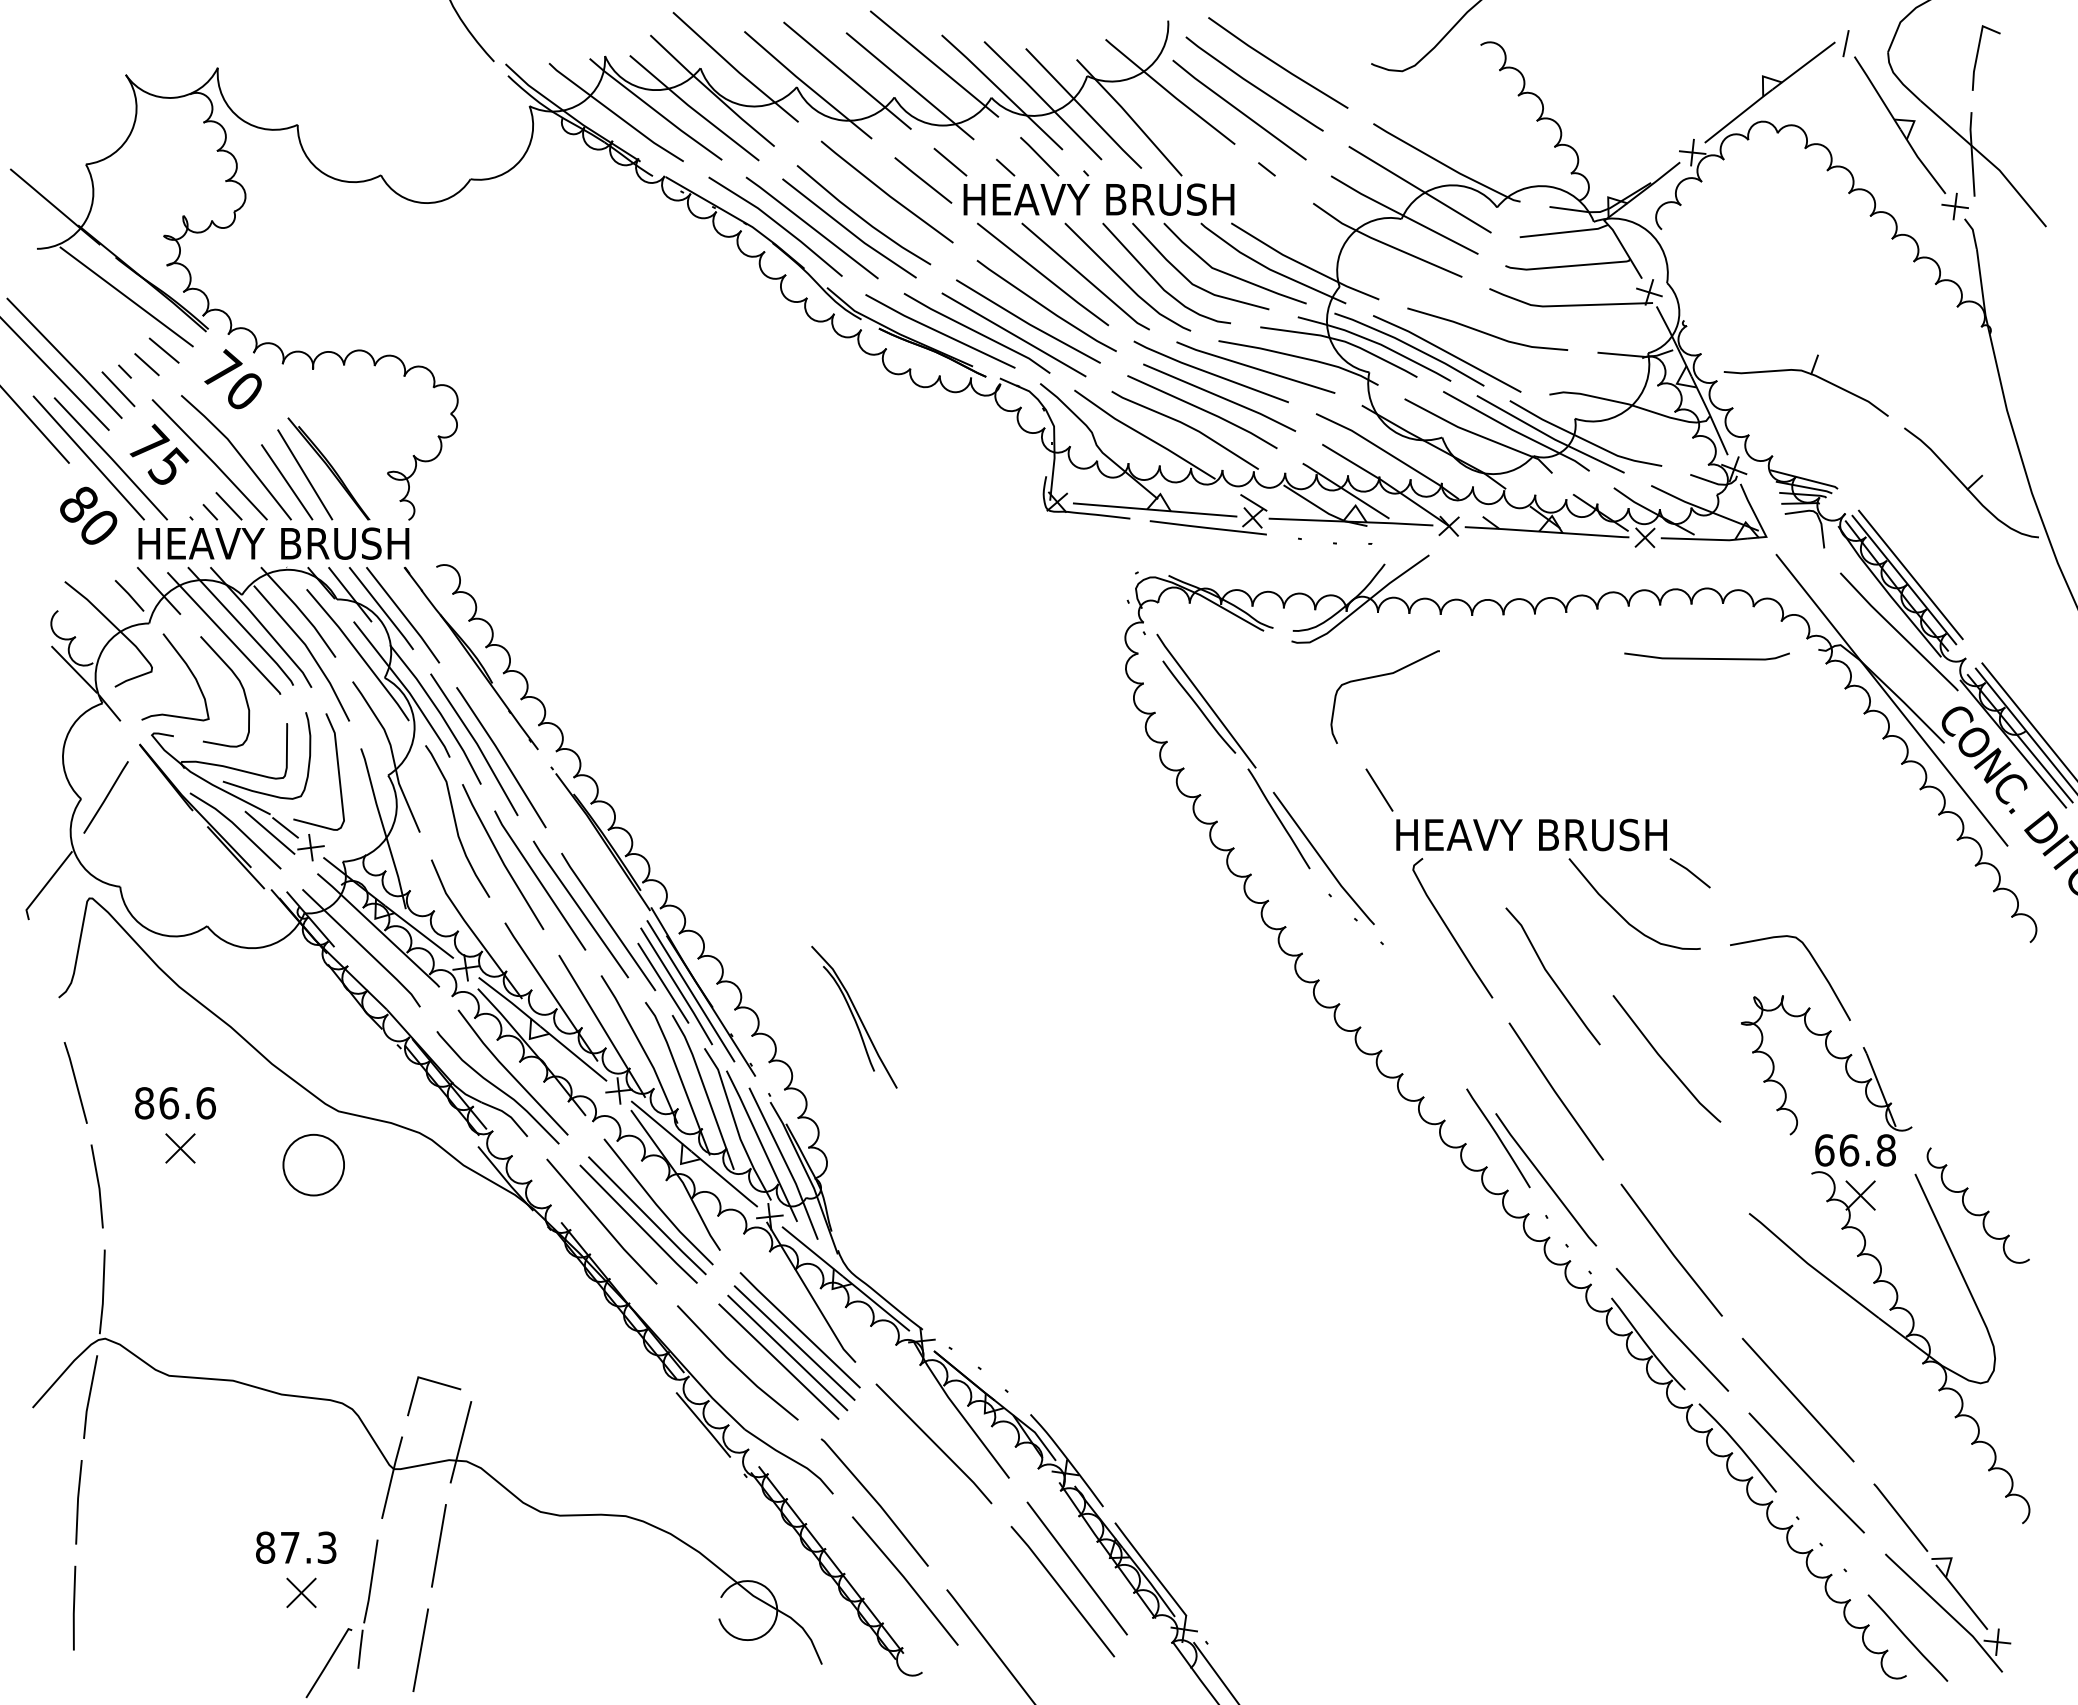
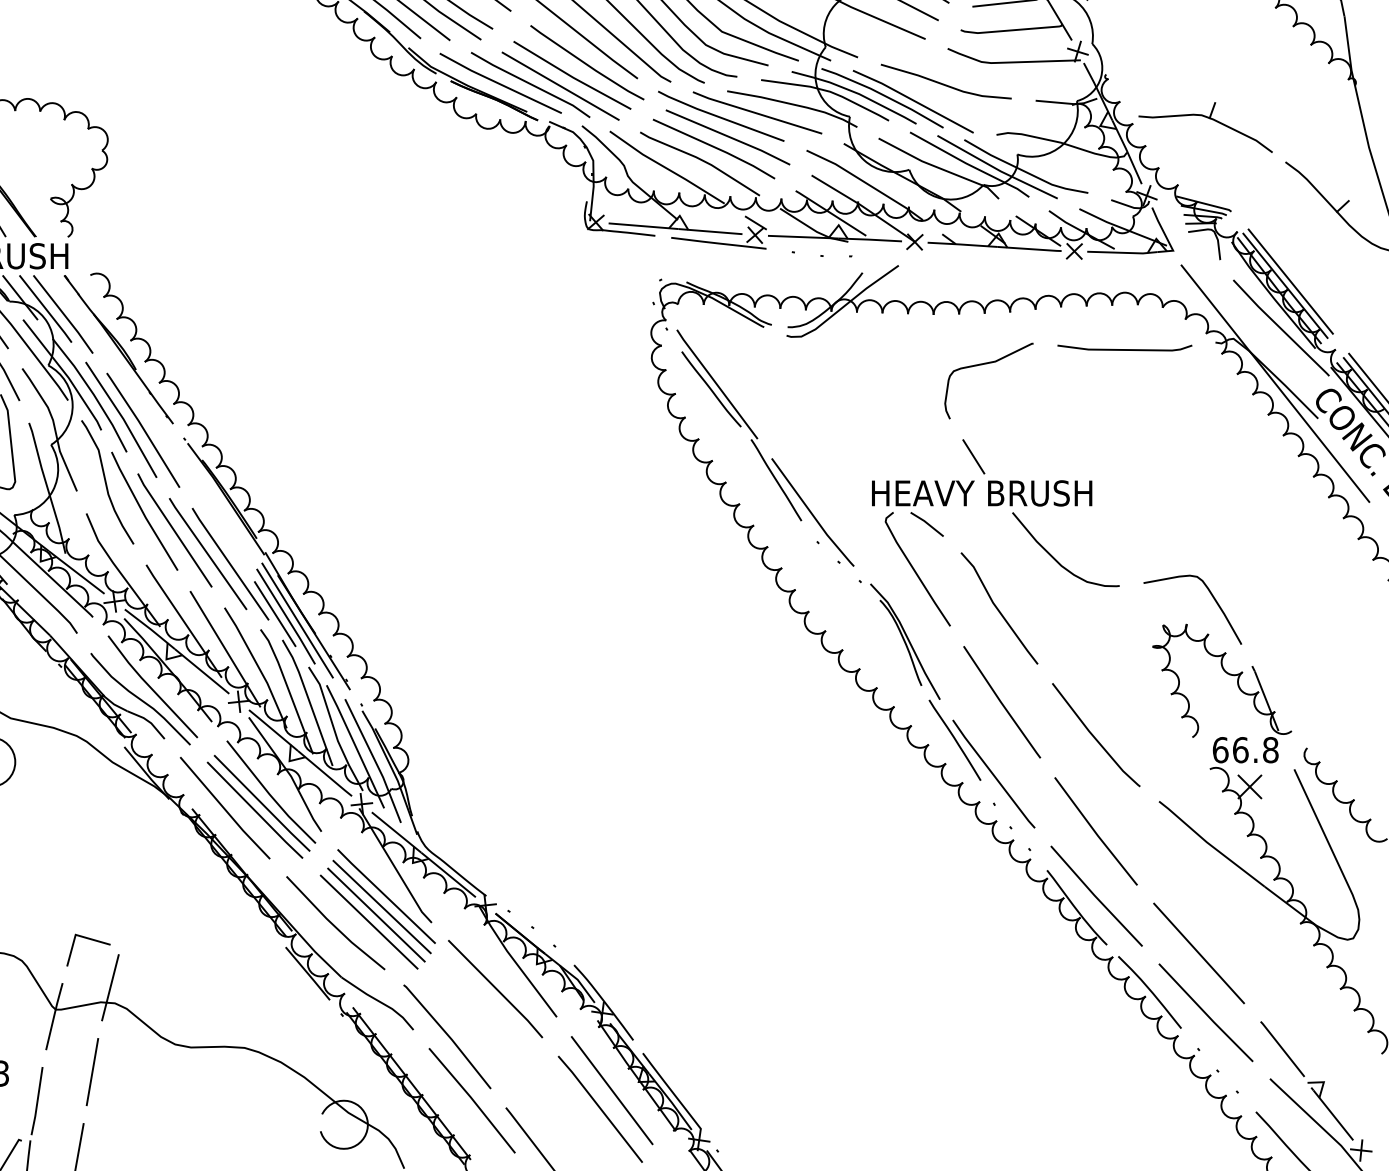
curve: (1382, 676) -> (986, 364), moved
line: (1379, 789) -> (973, 456), moved
line: (1689, 872) -> (926, 523), moved
part: (854, 1016) -> (905, 641), moved
line: (1664, 1060) -> (1094, 736), moved

